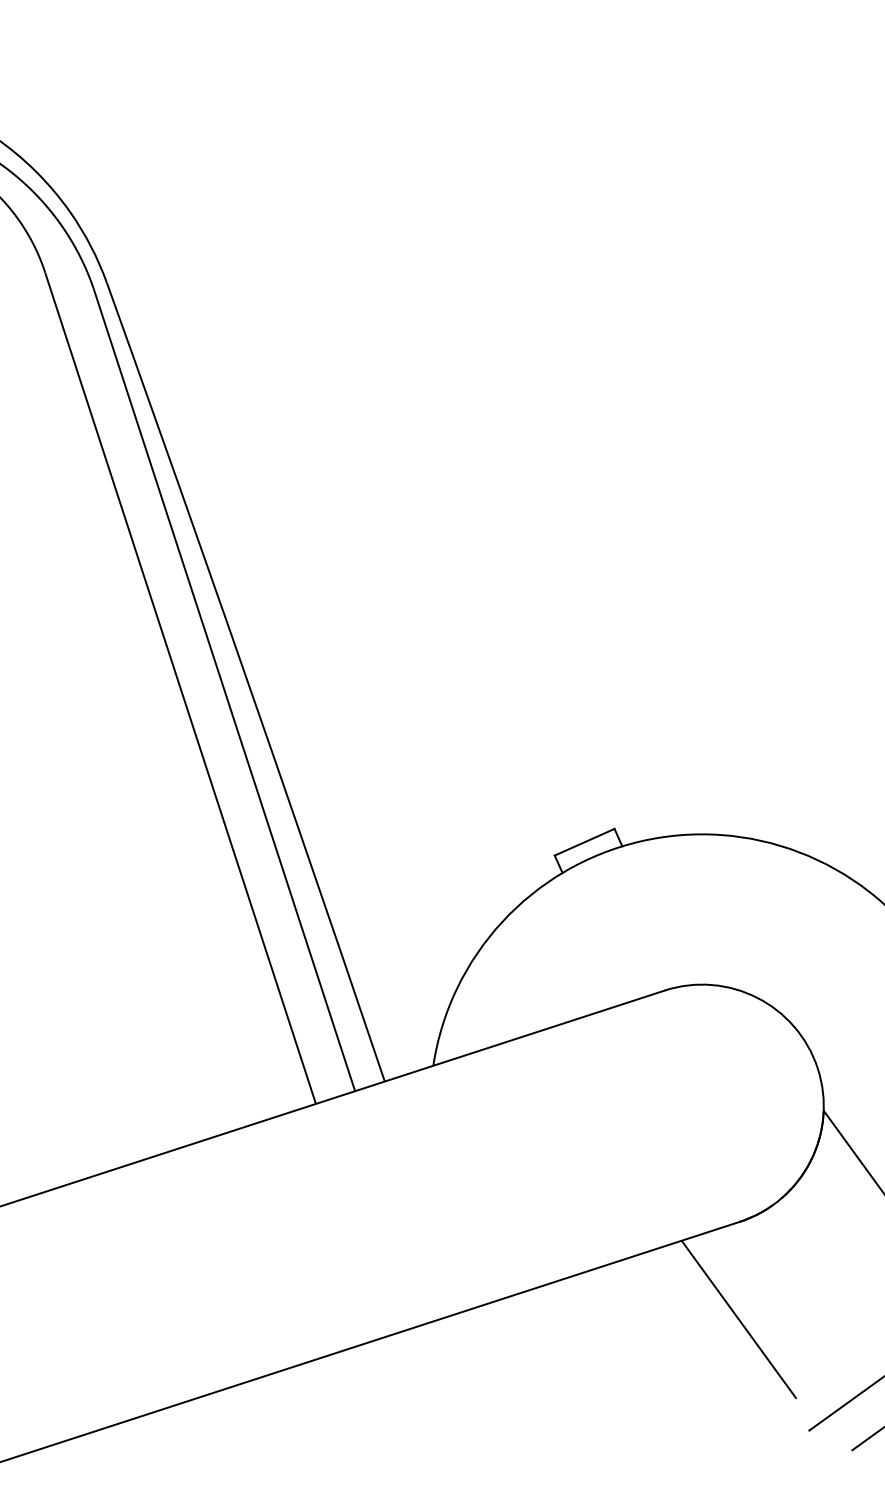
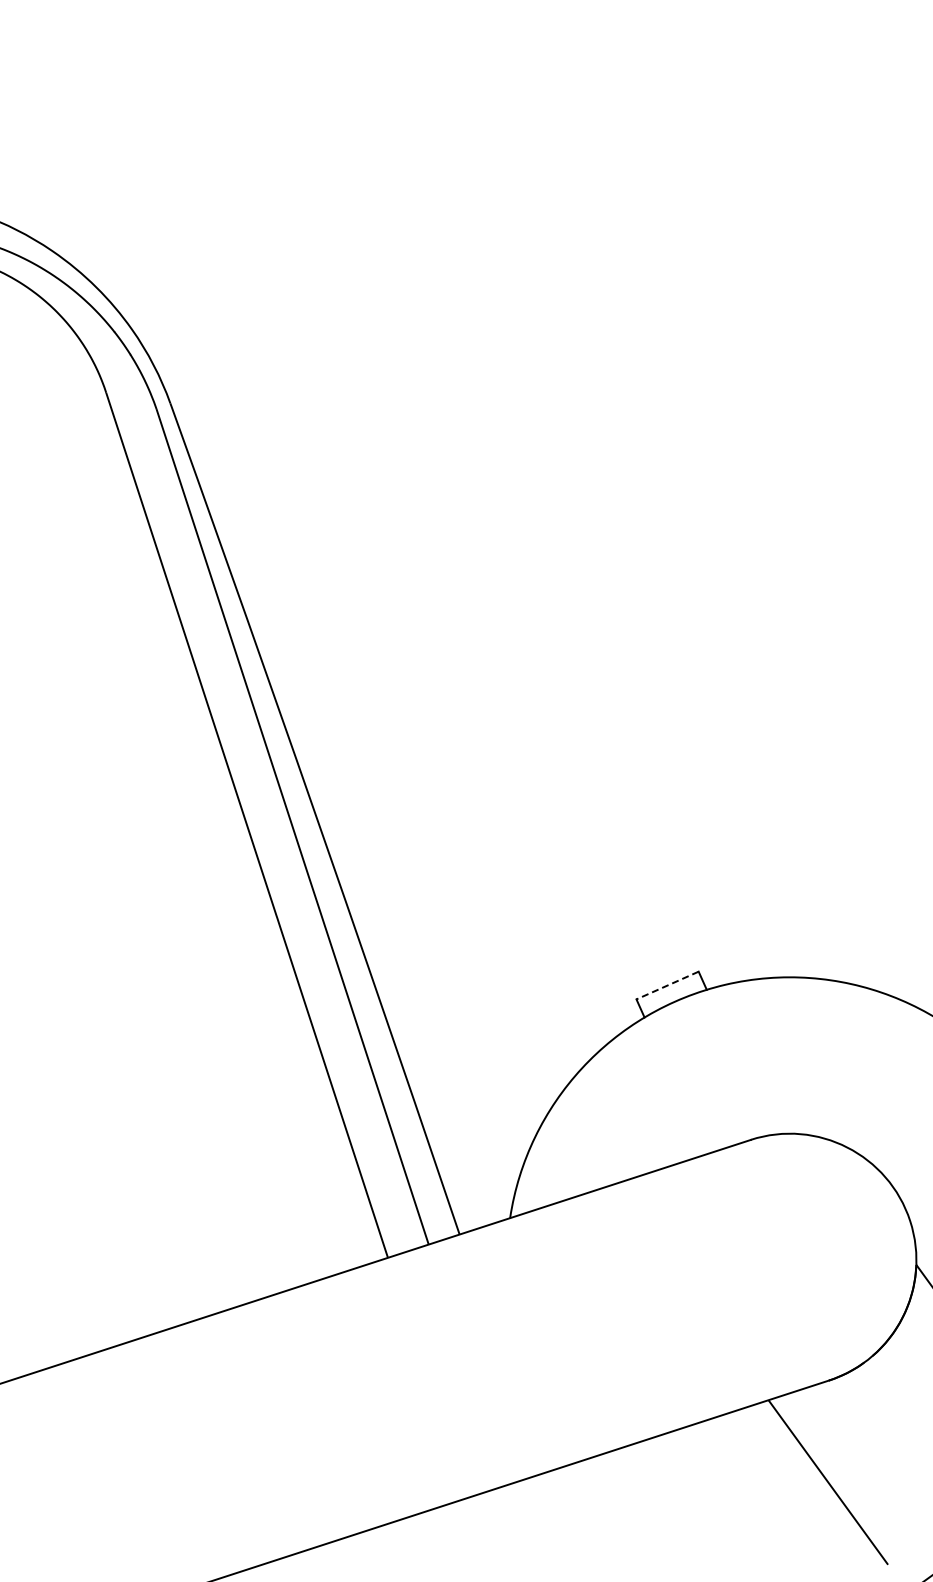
line: (584, 842) -> (667, 985), solid -> dashed

